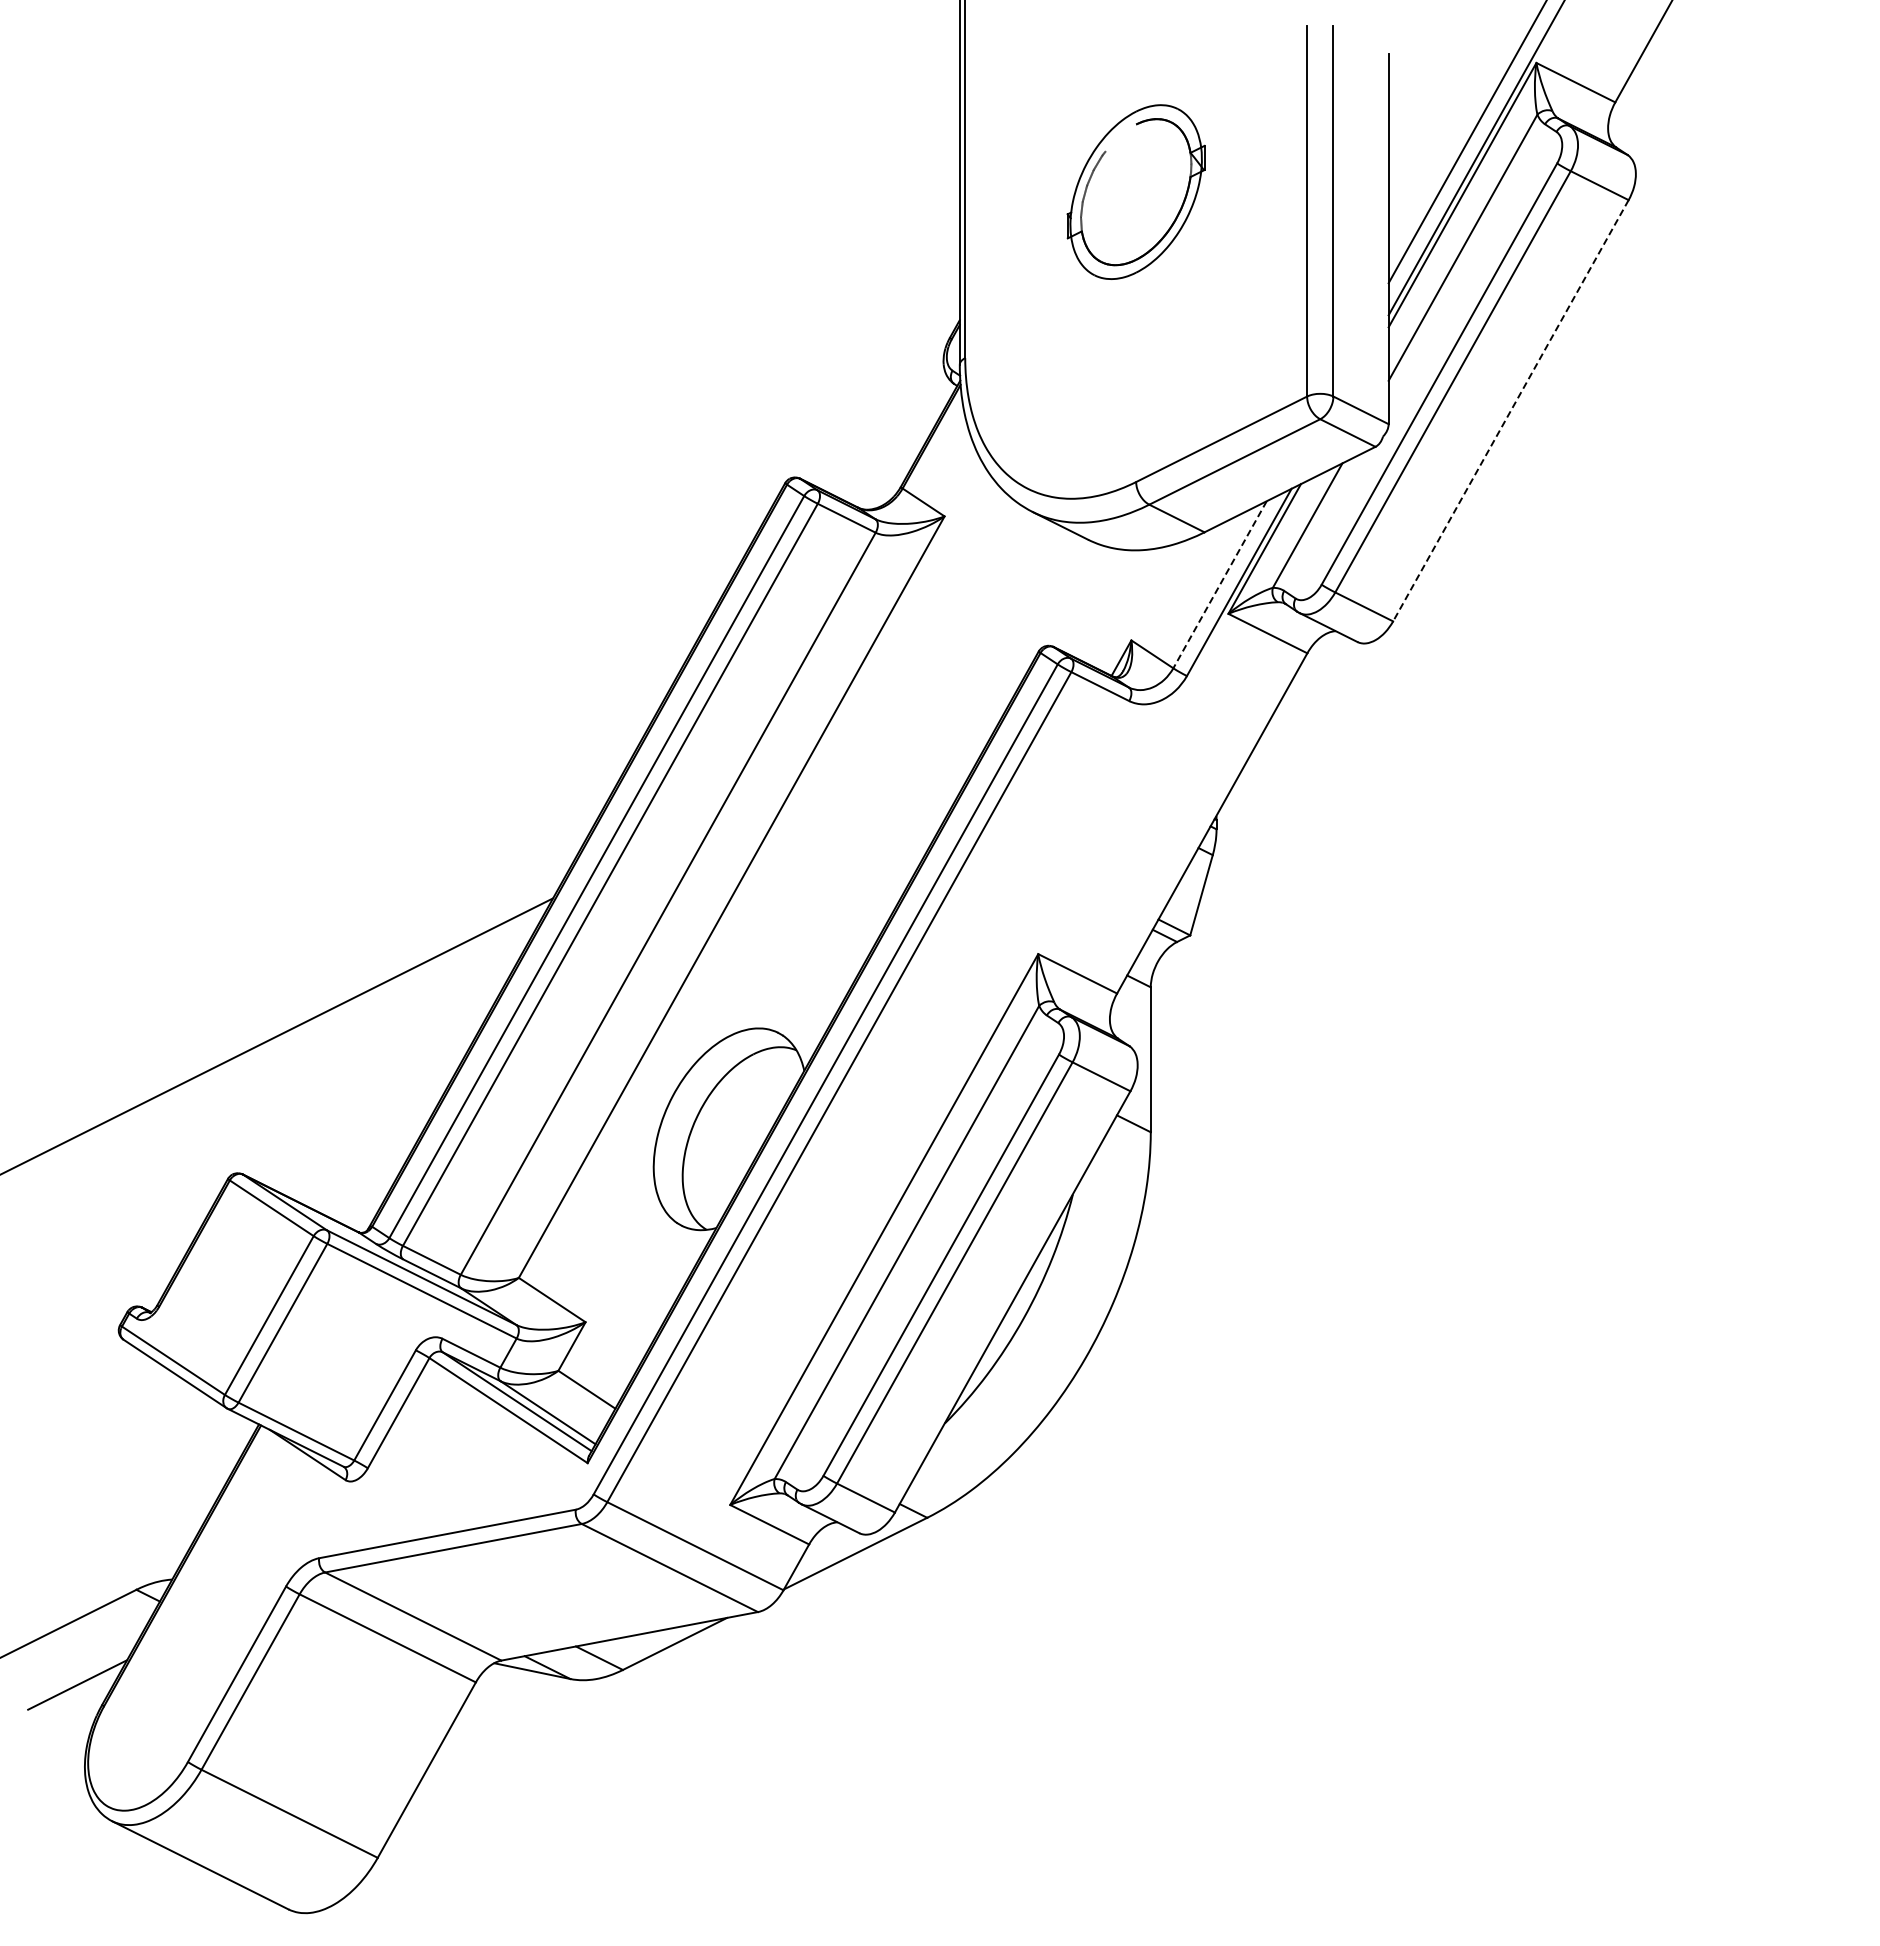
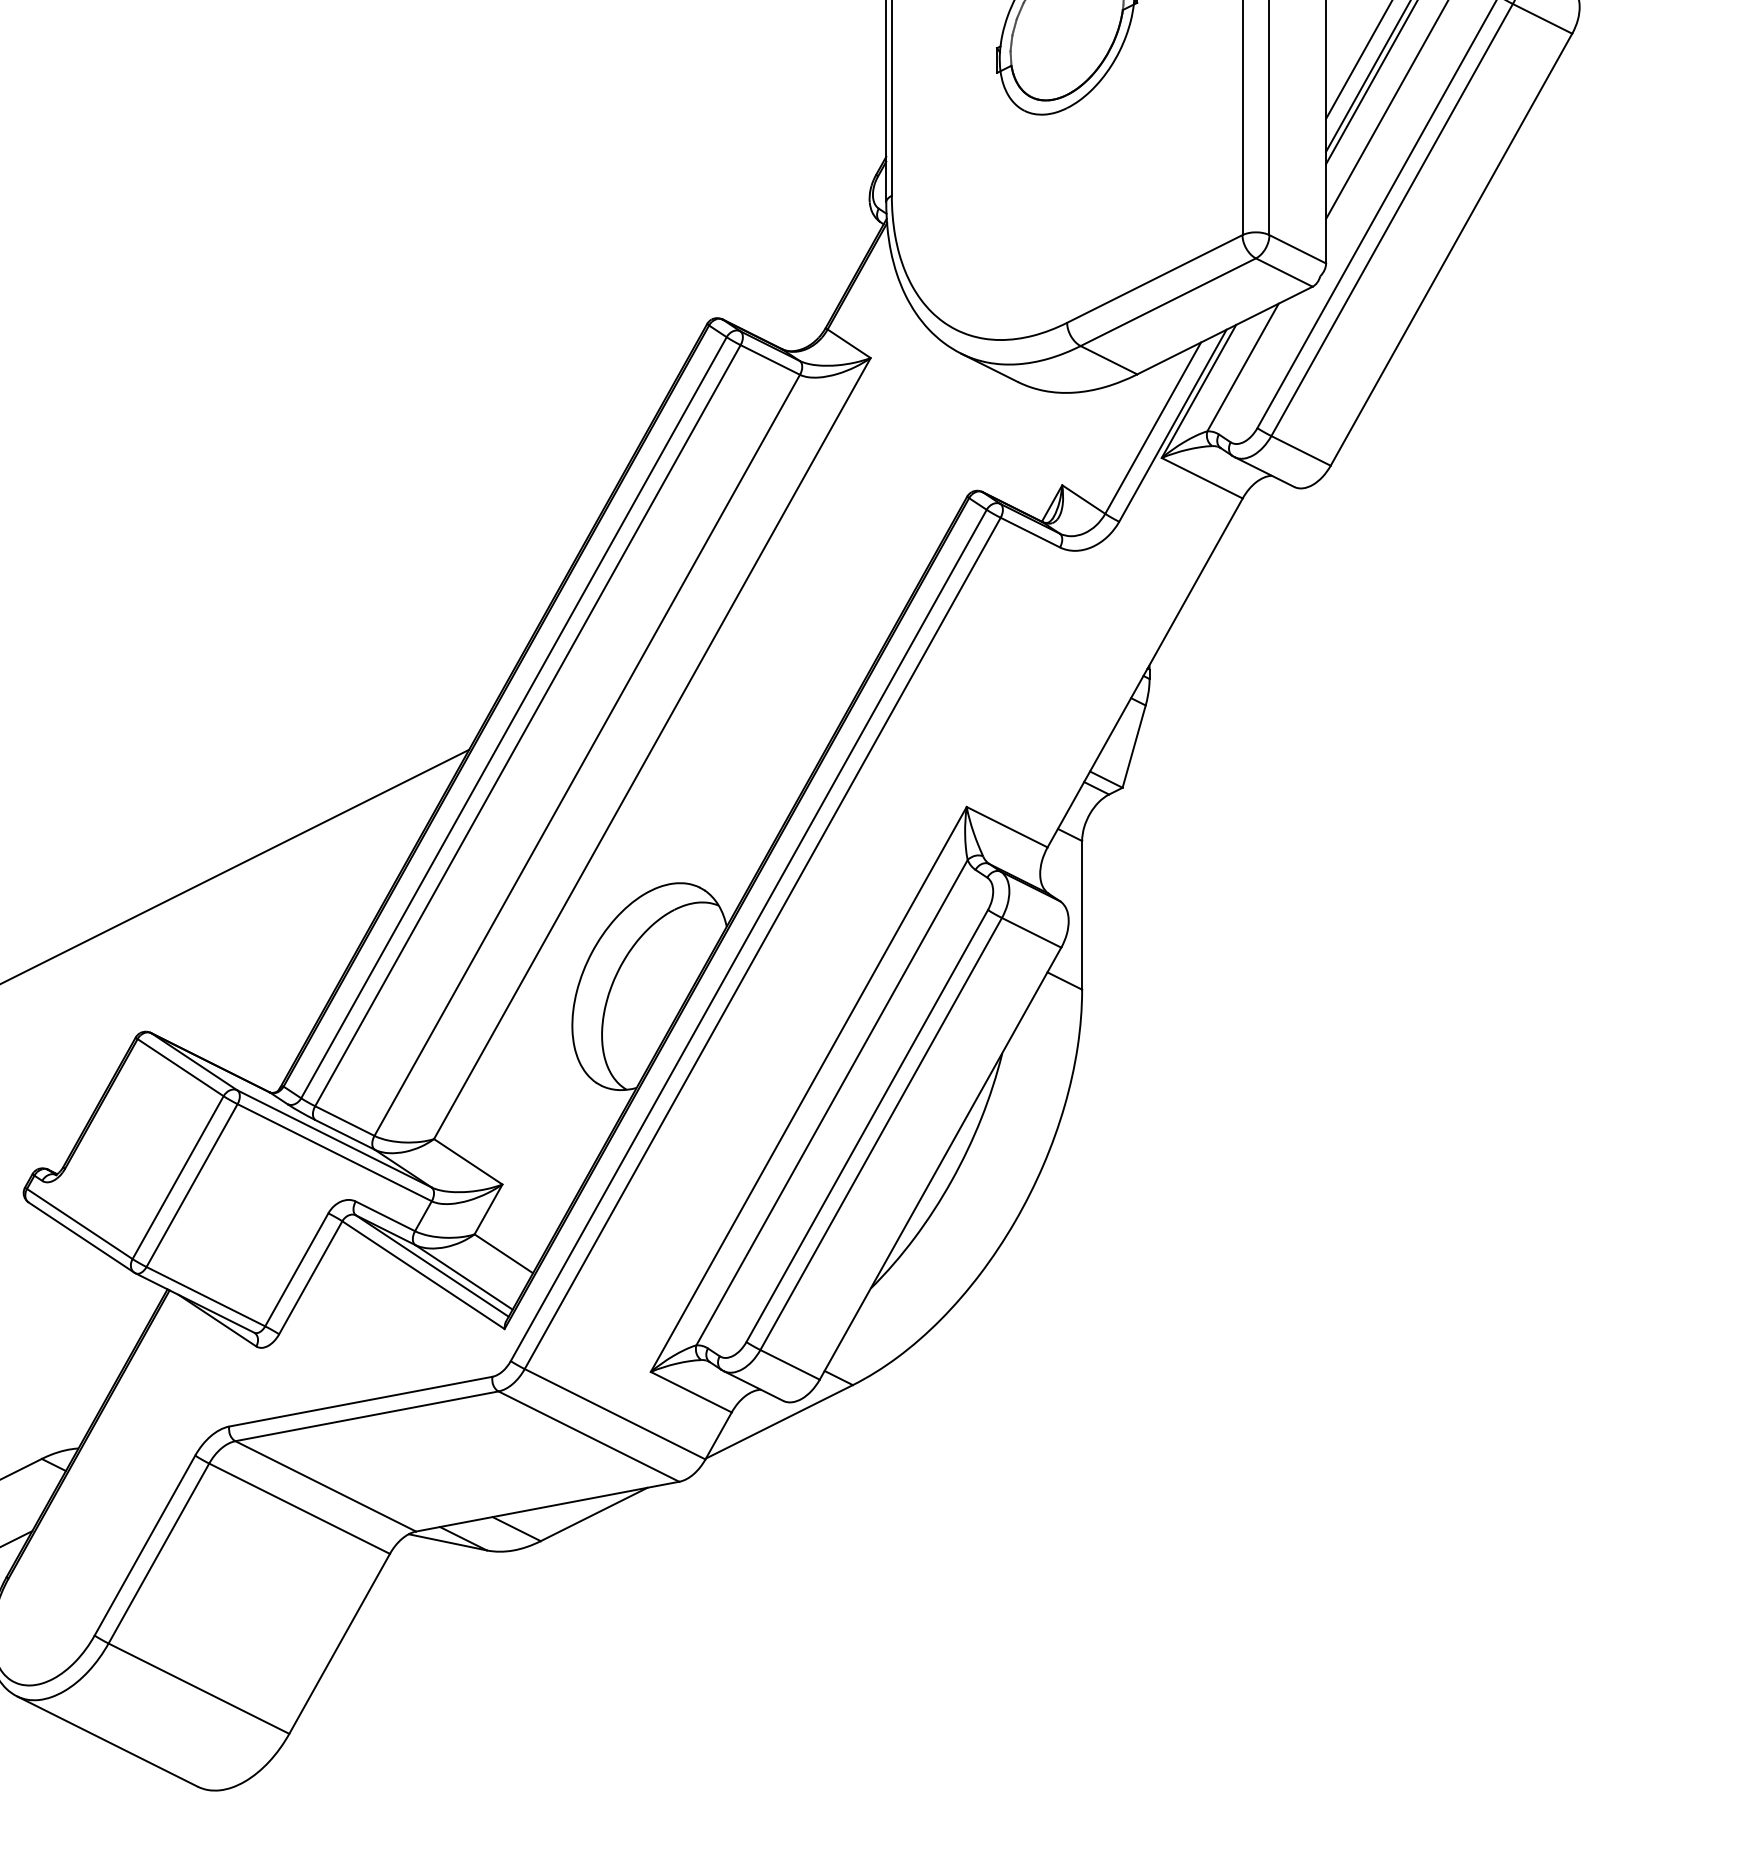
line: (1510, 411) -> (1451, 250), dashed -> solid
line: (1220, 584) -> (1153, 427), dashed -> solid

